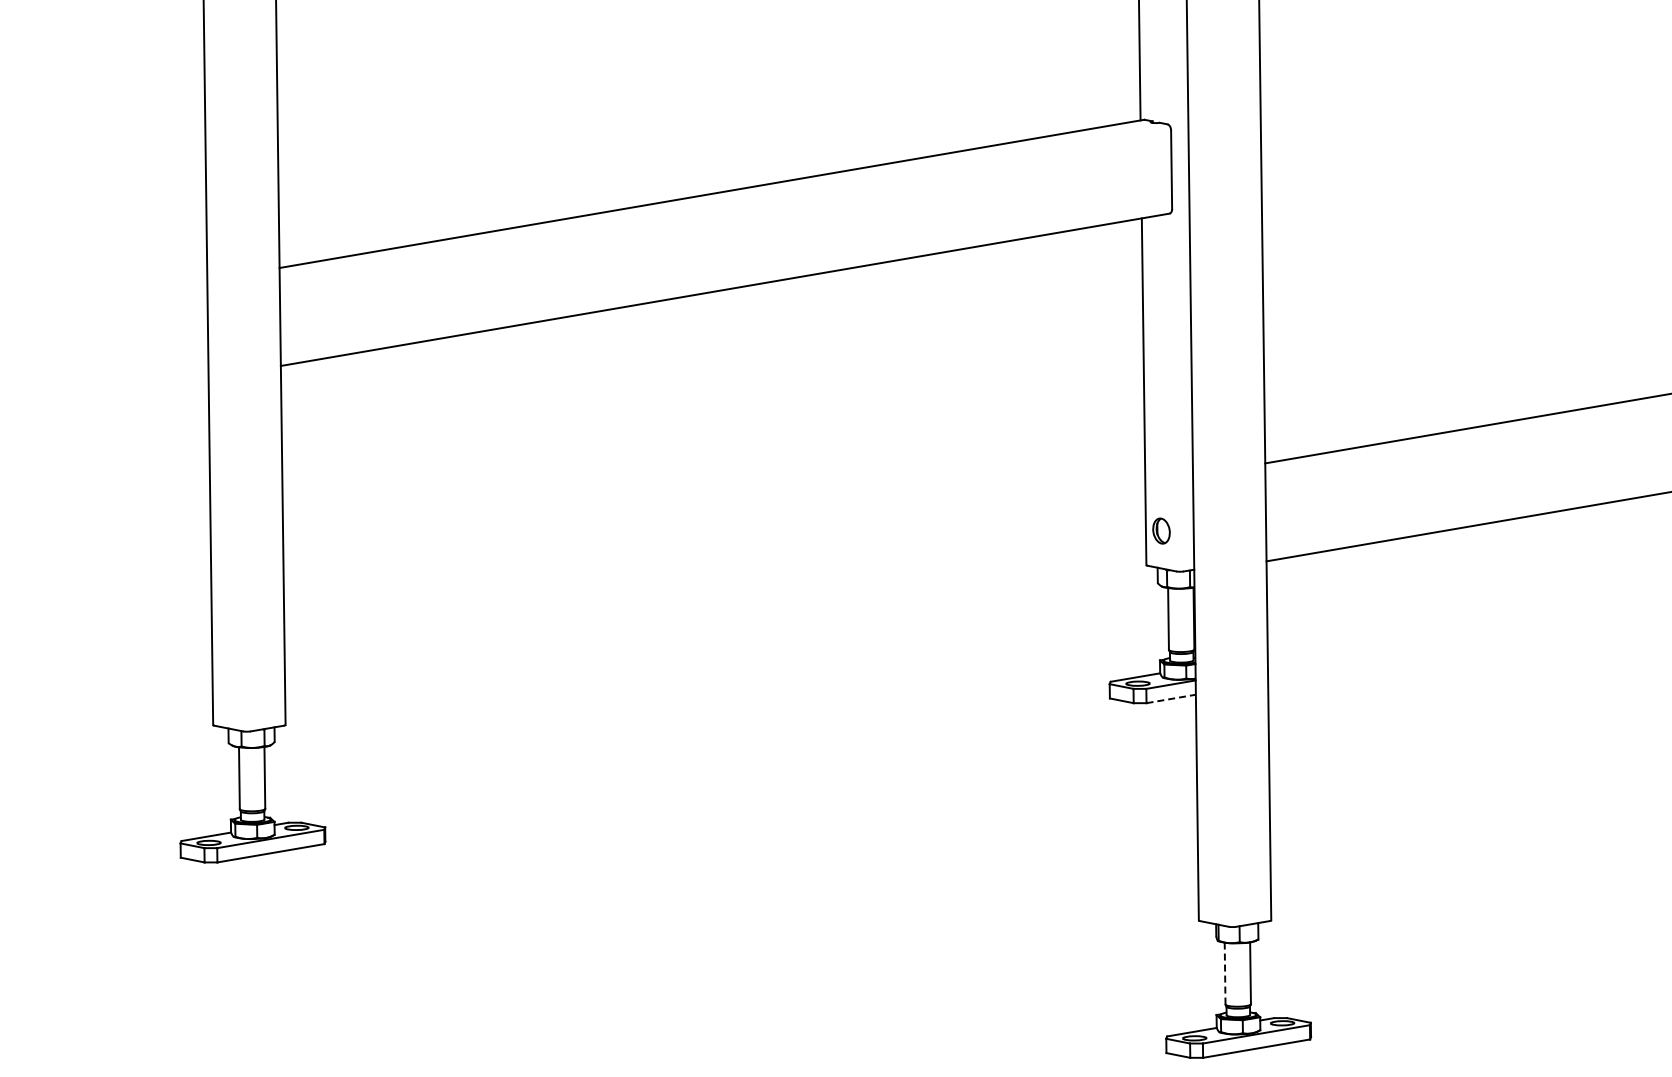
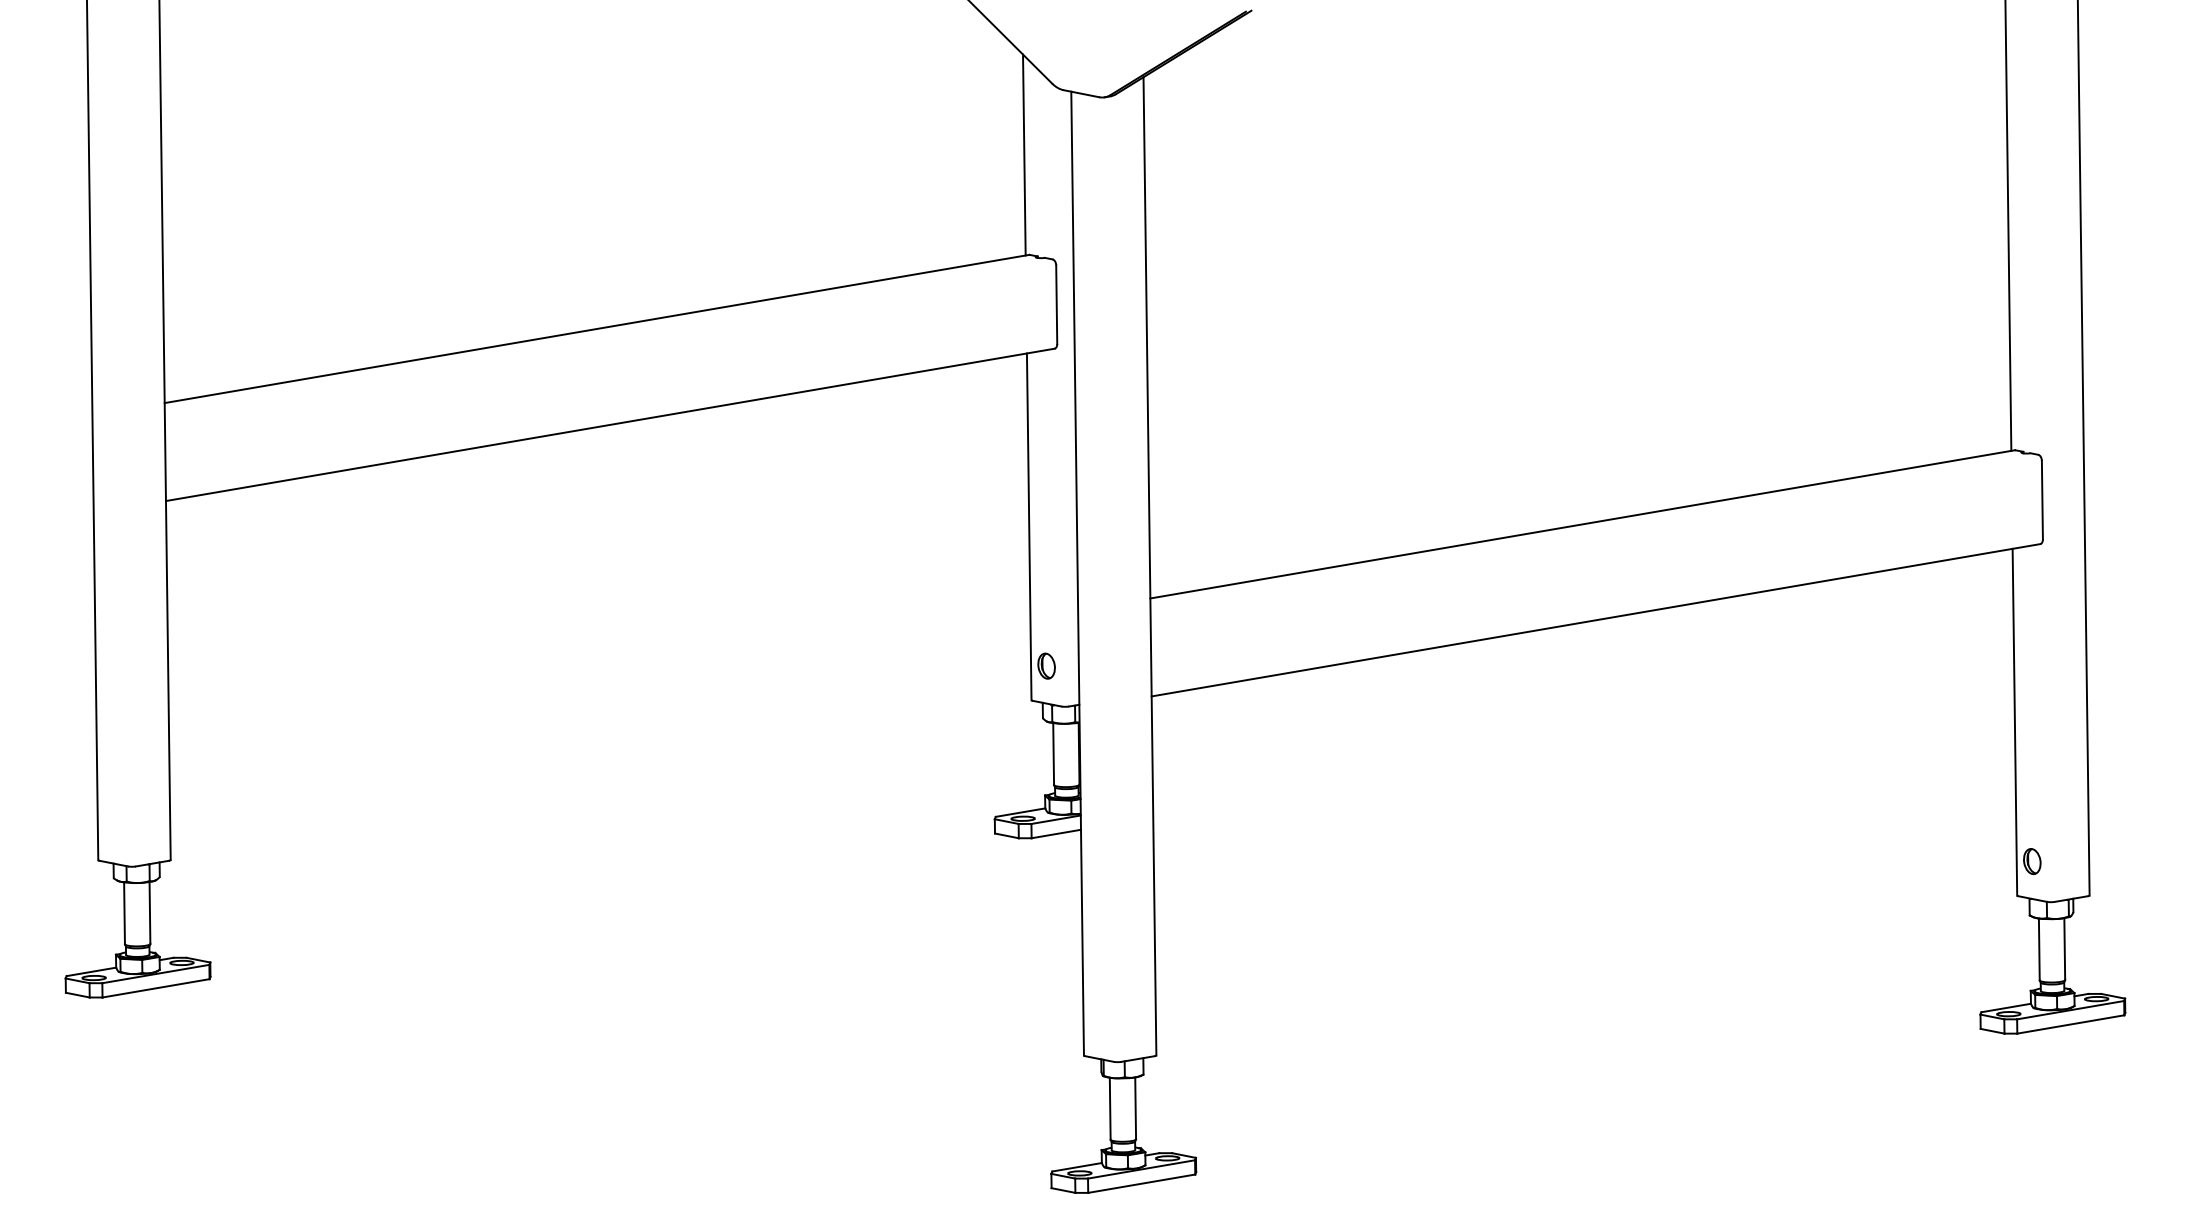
line: (1171, 698) -> (1056, 833), dashed -> solid
line: (1225, 973) -> (1110, 1108), dashed -> solid

